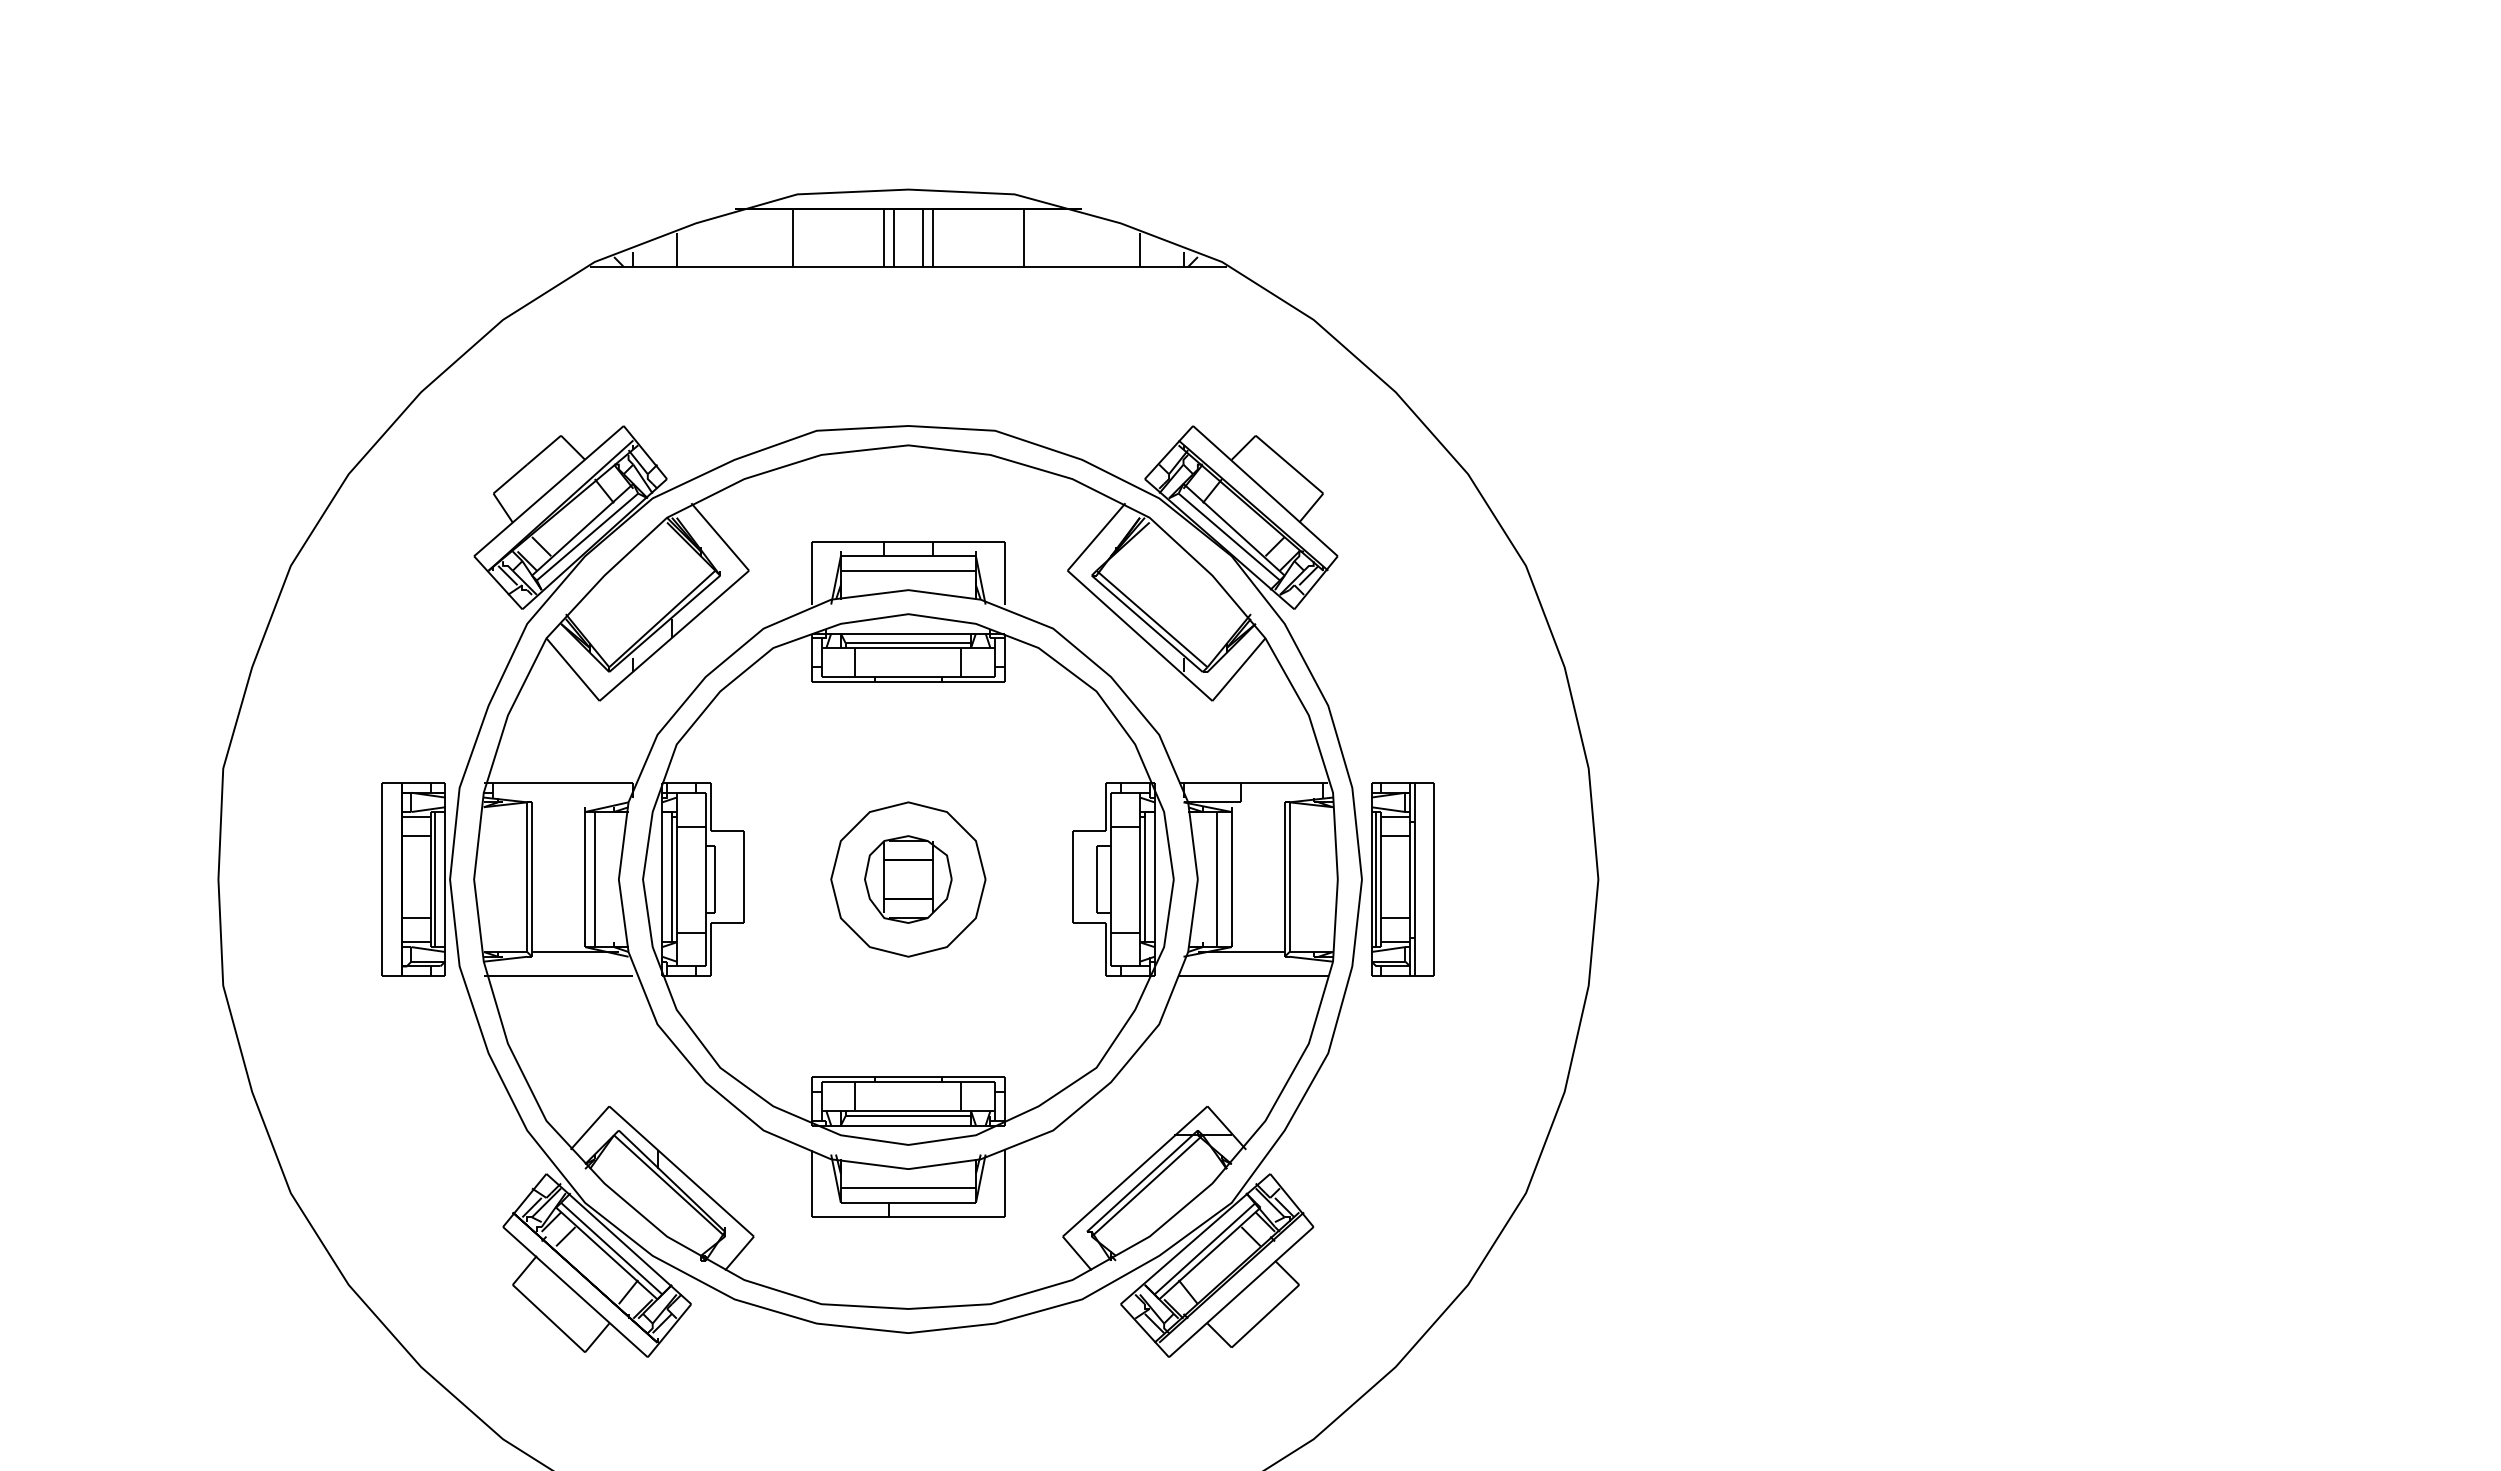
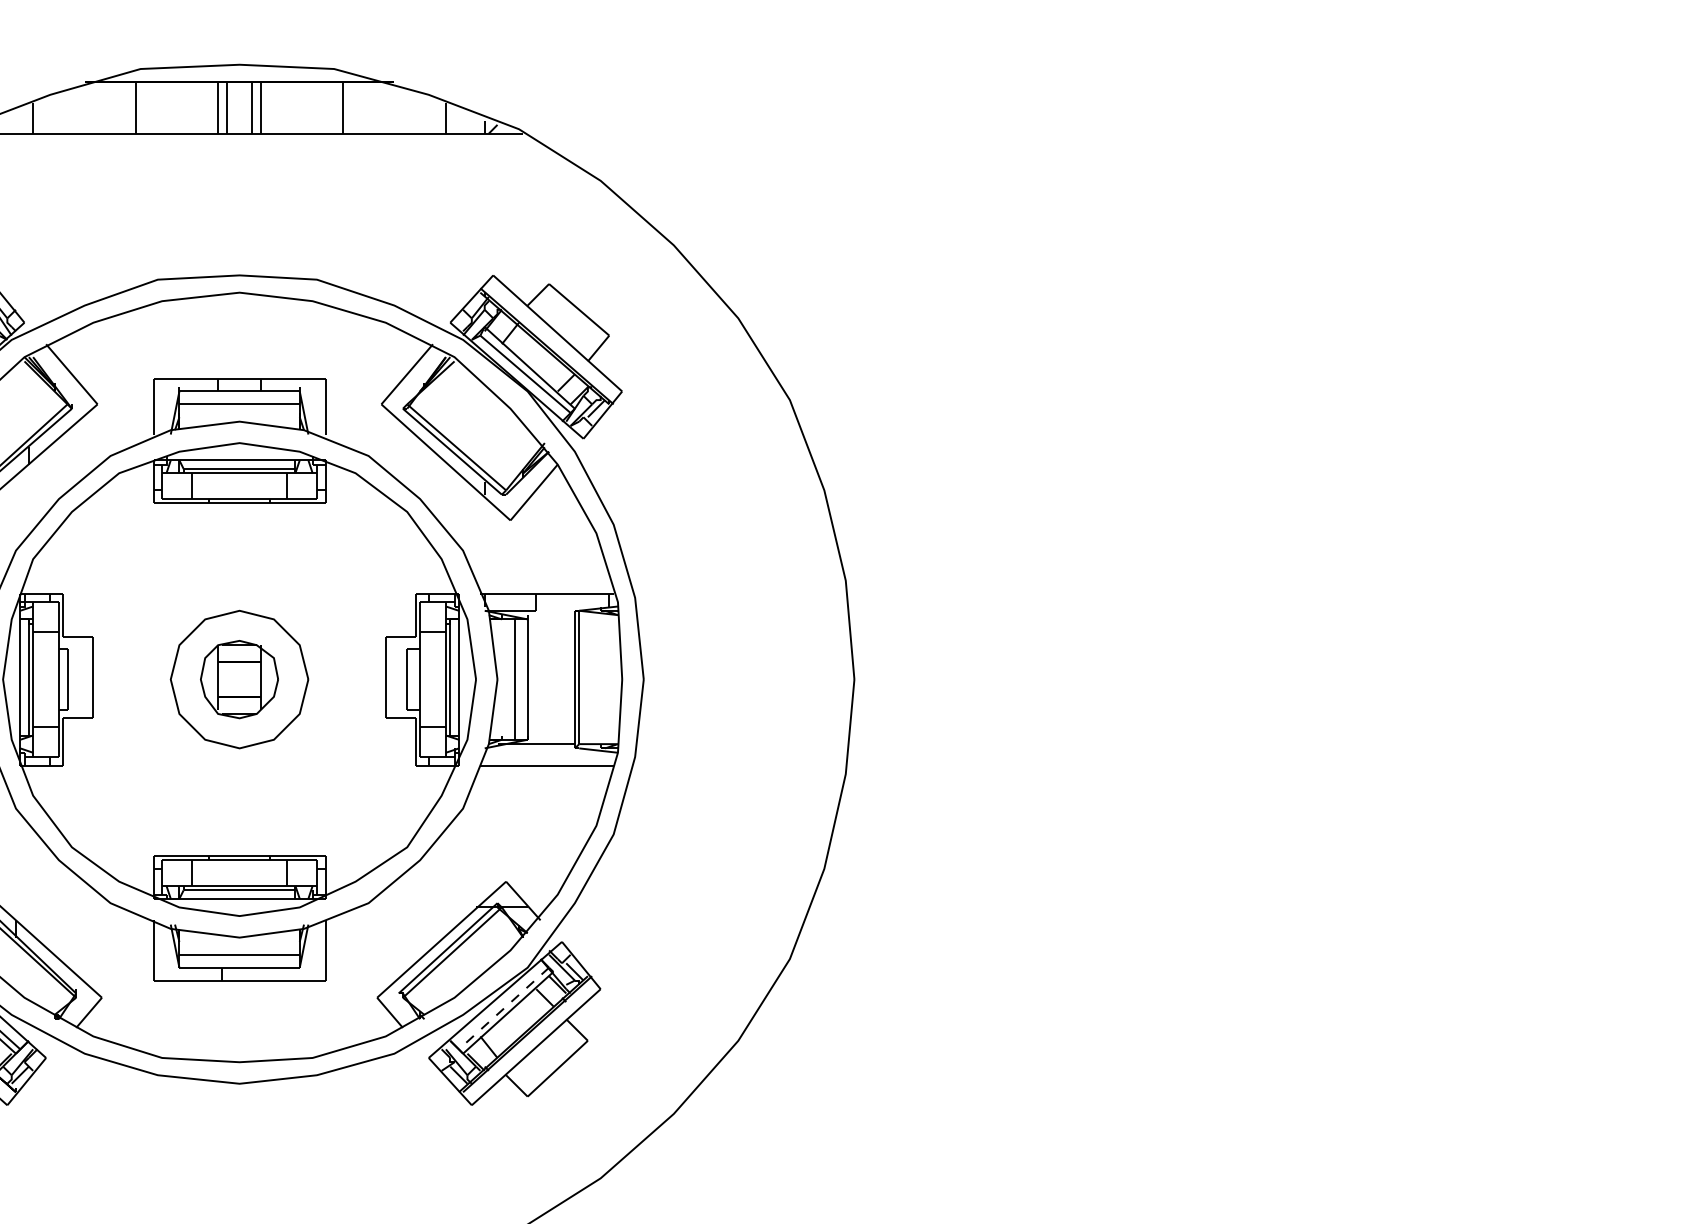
part: (1402, 879) -> (679, 679), removed
line: (1204, 1249) -> (503, 1009), solid -> dashed

